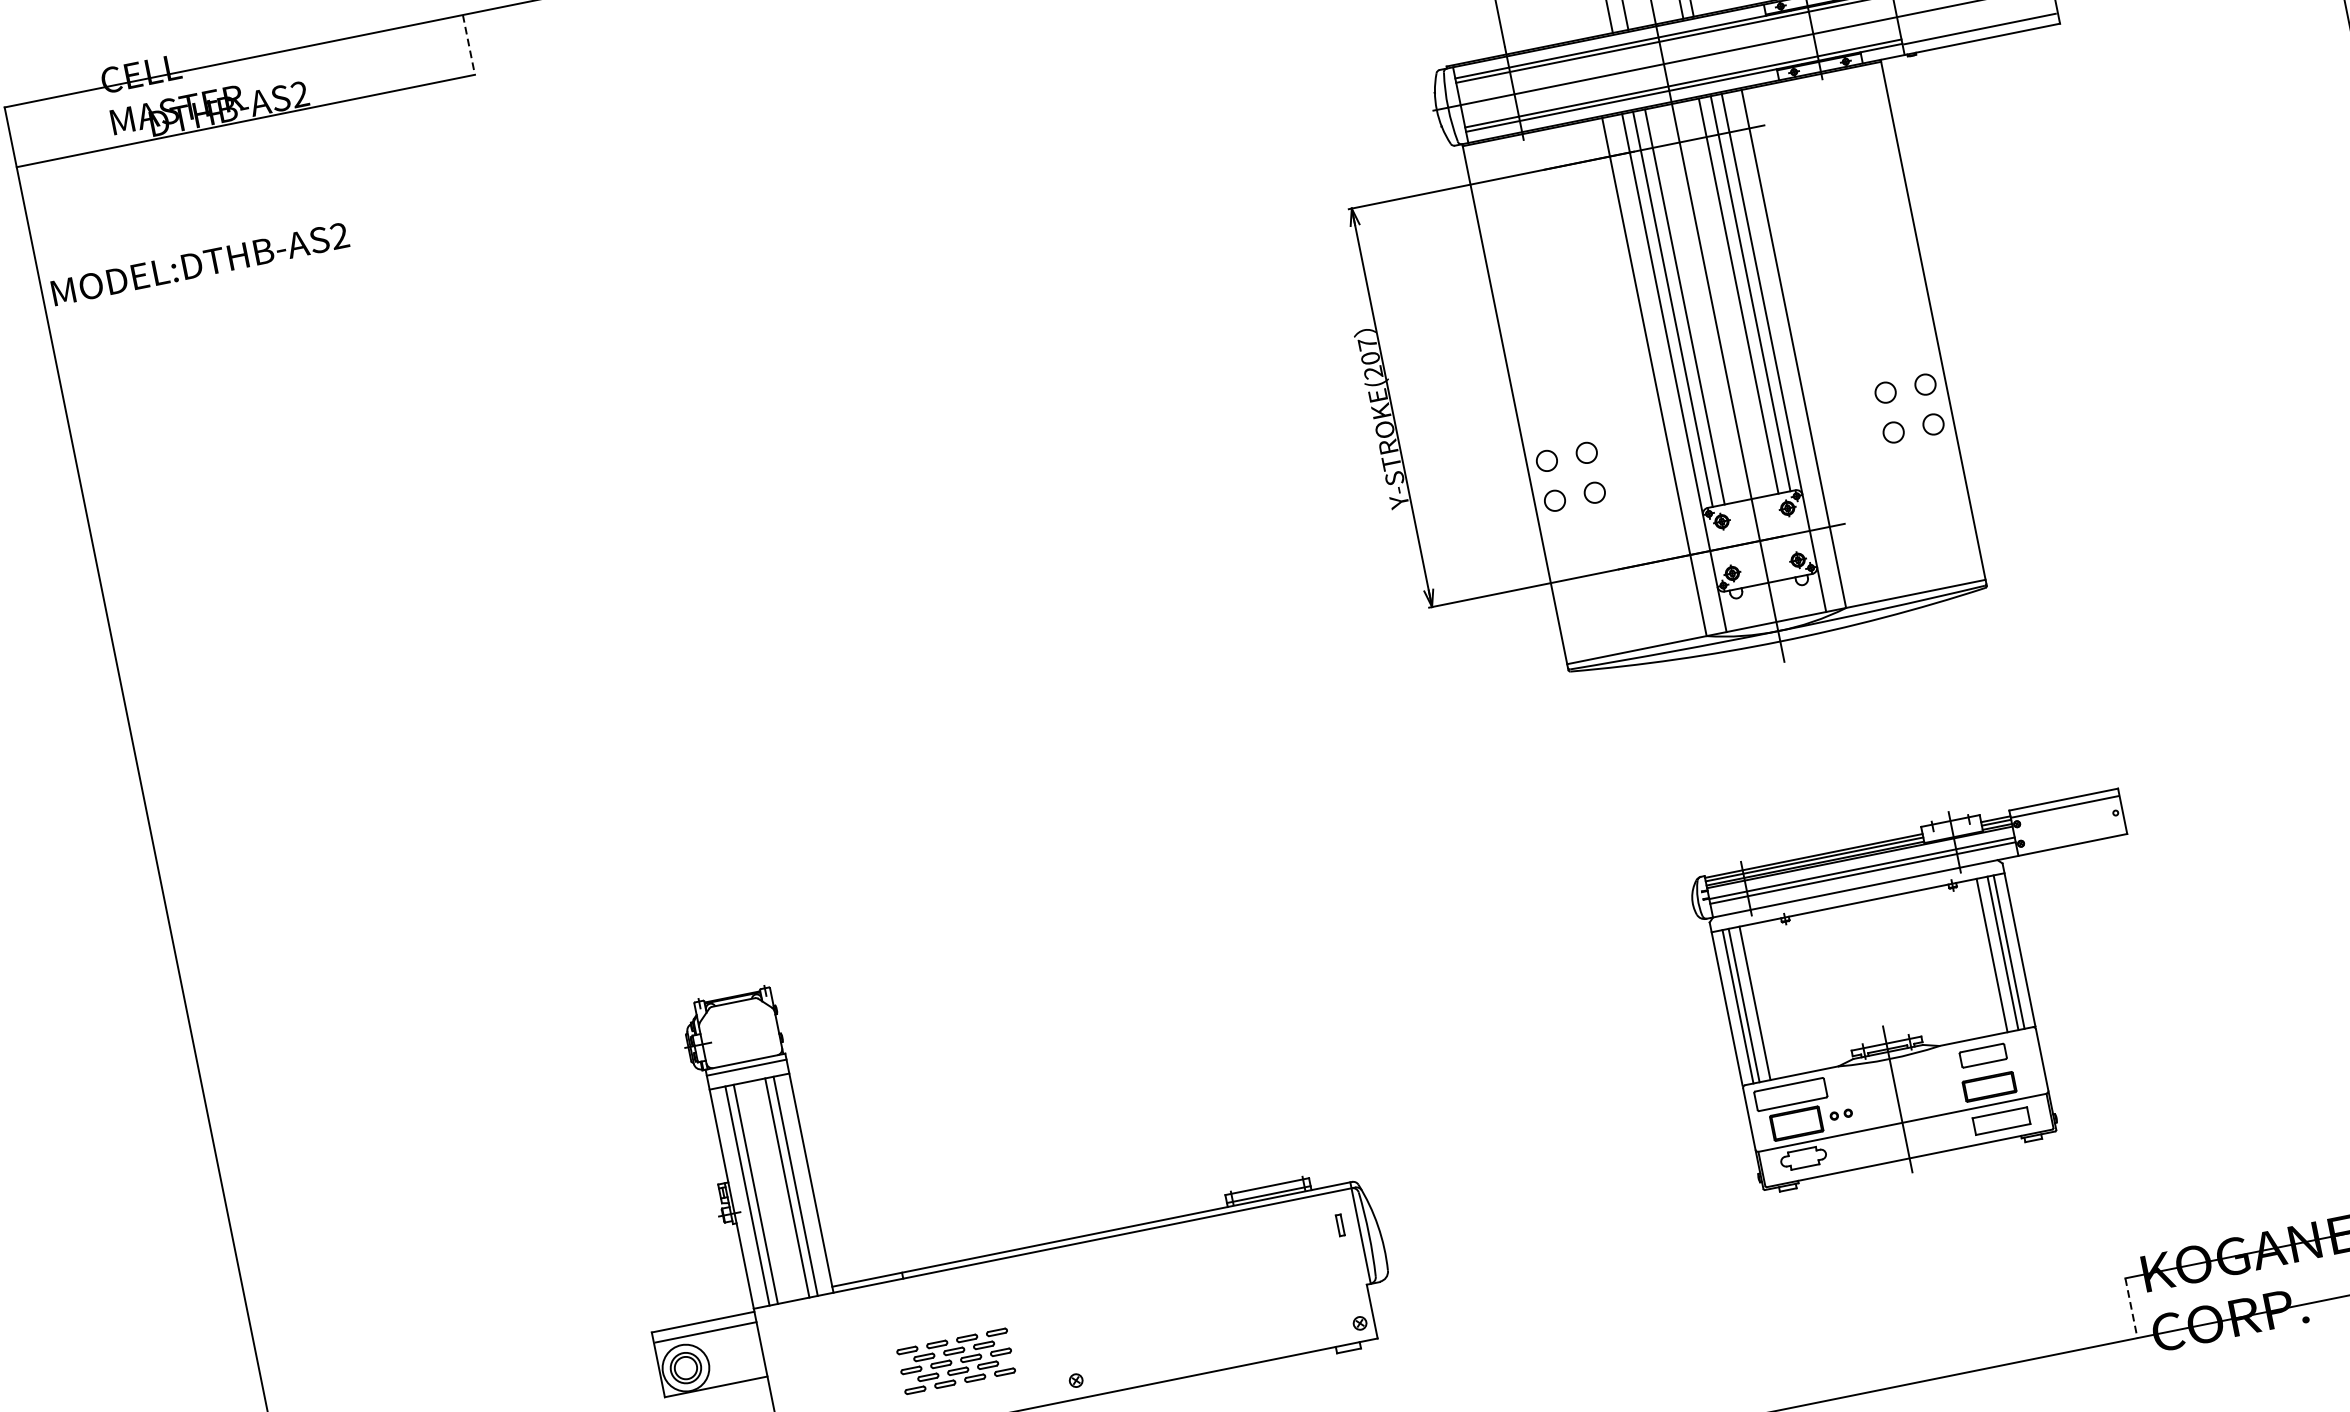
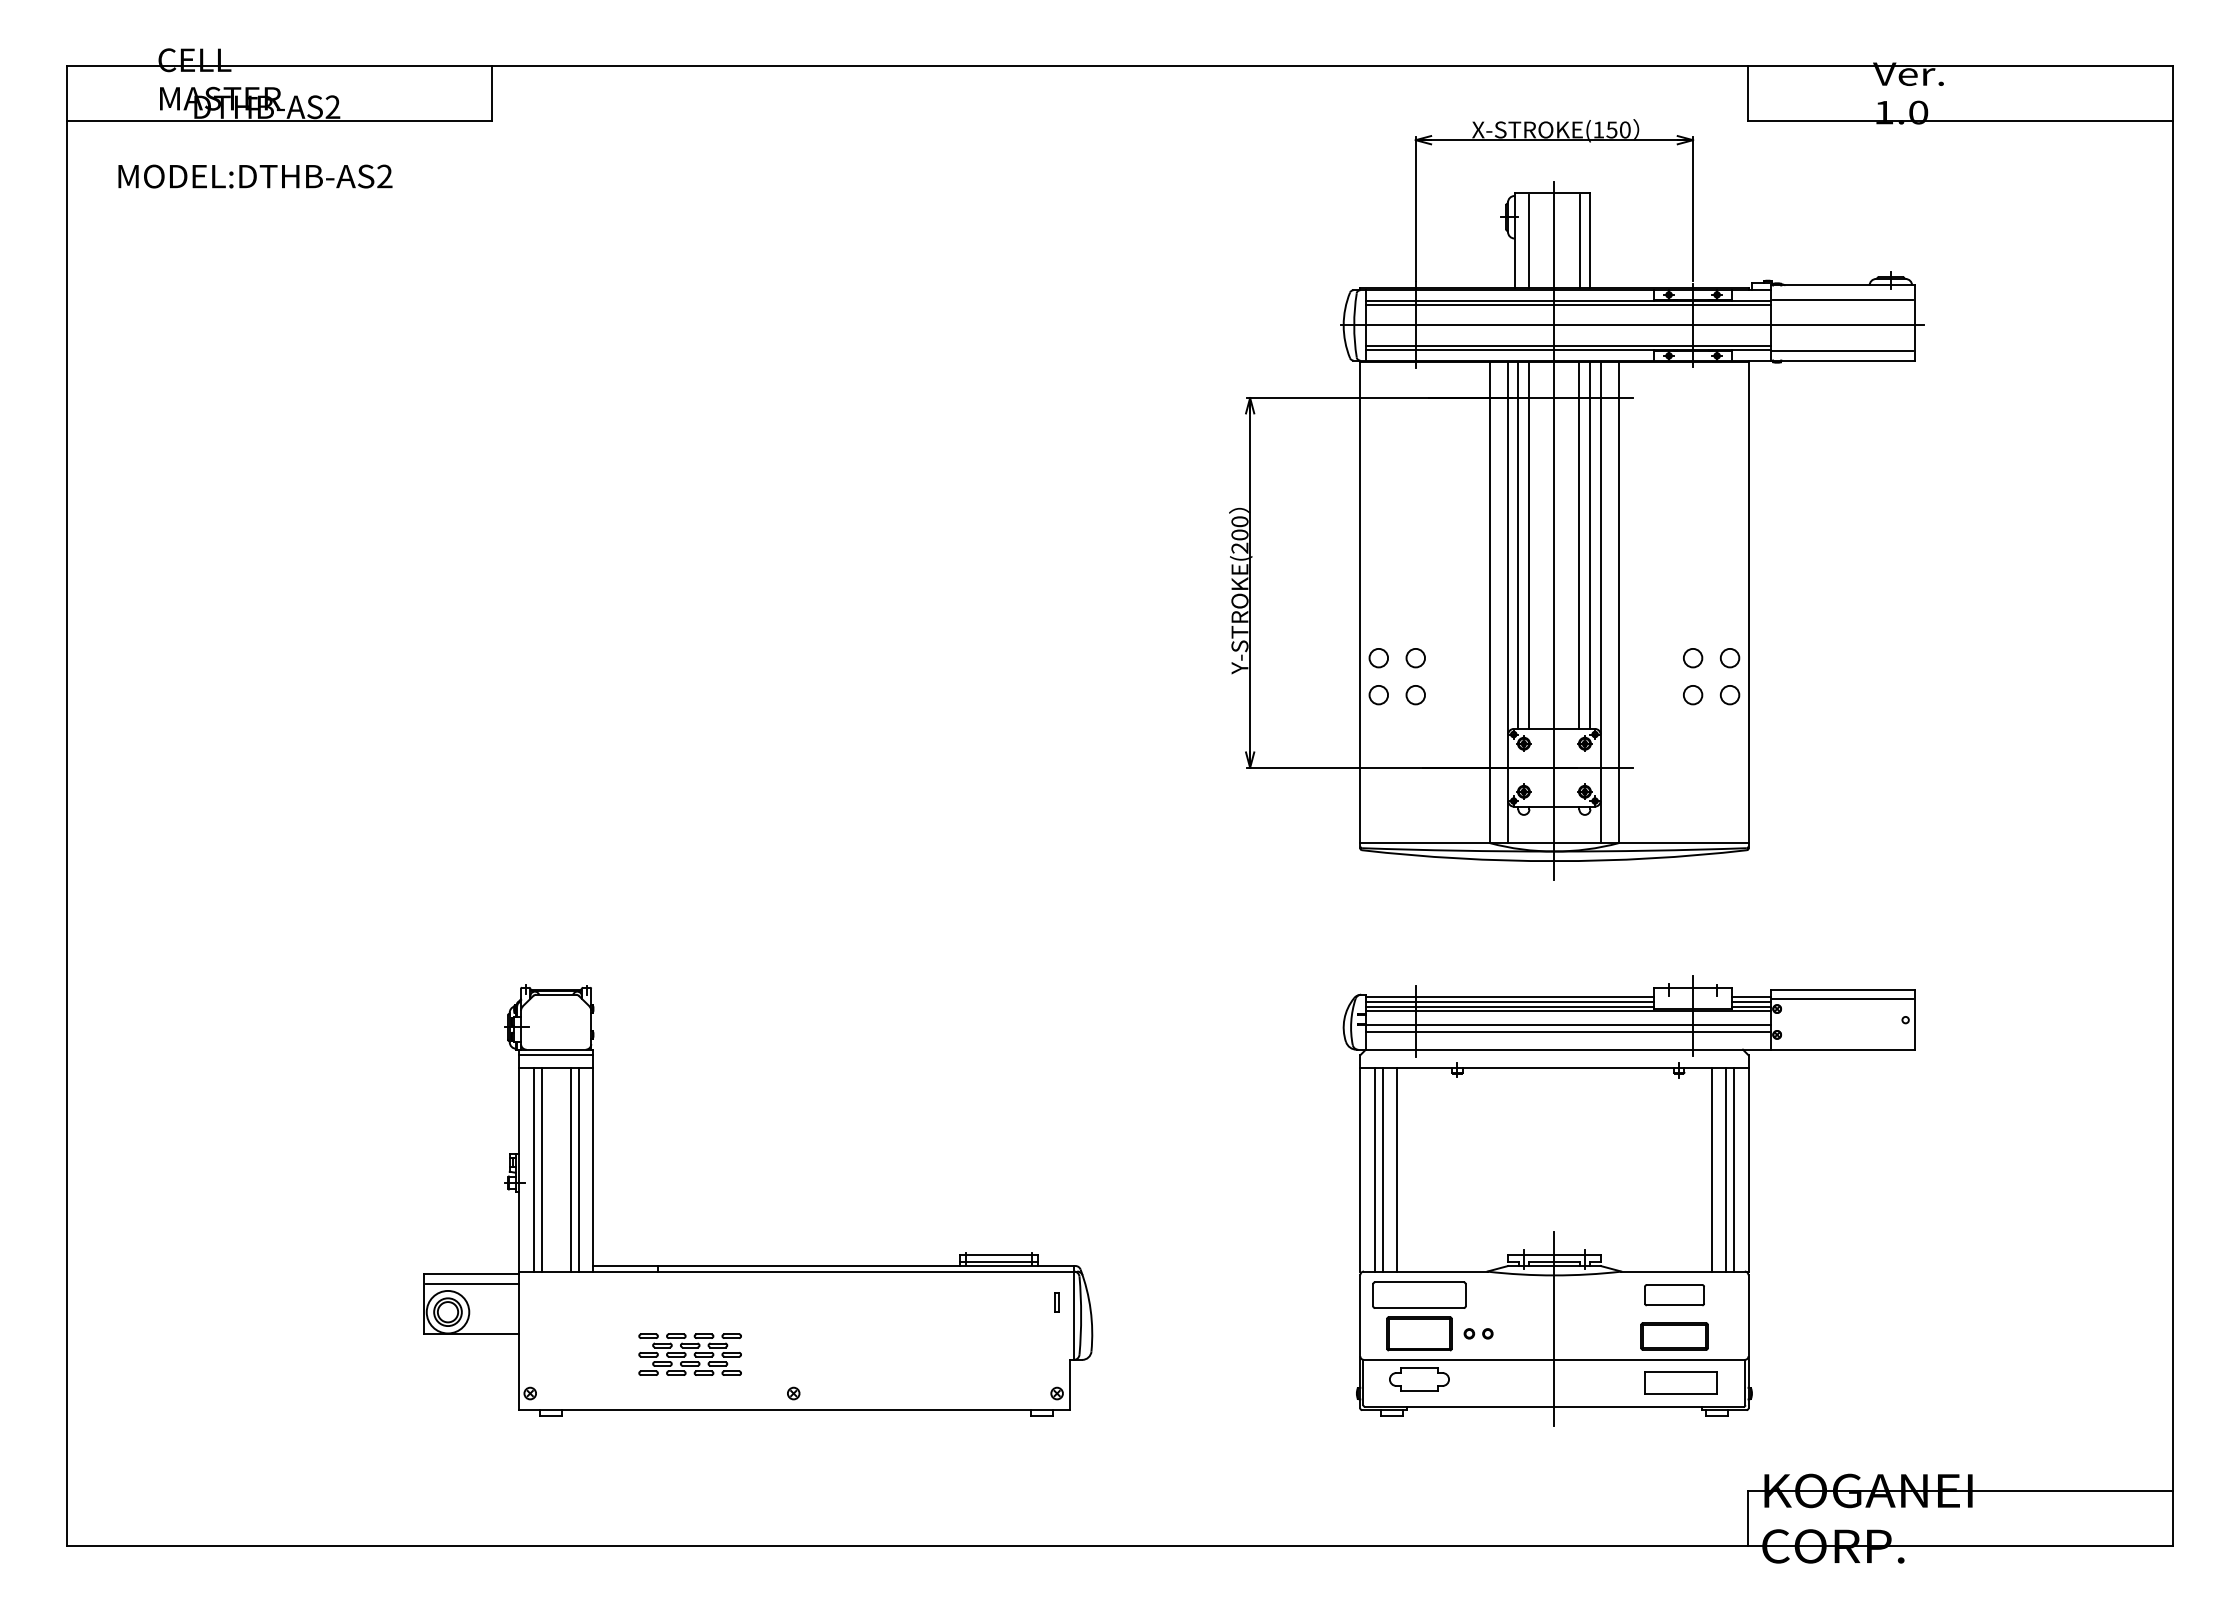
line: (469, 45) -> (492, 93), dashed -> solid
text: (200, 264) -> (255, 176), moved
text: (1367, 343) -> (1239, 521), Y-STROKE(207 -> Y-STROKE(200
part: (1933, 991) -> (1628, 1200), size x1.43
line: (2131, 1308) -> (1747, 1518), dashed -> solid

